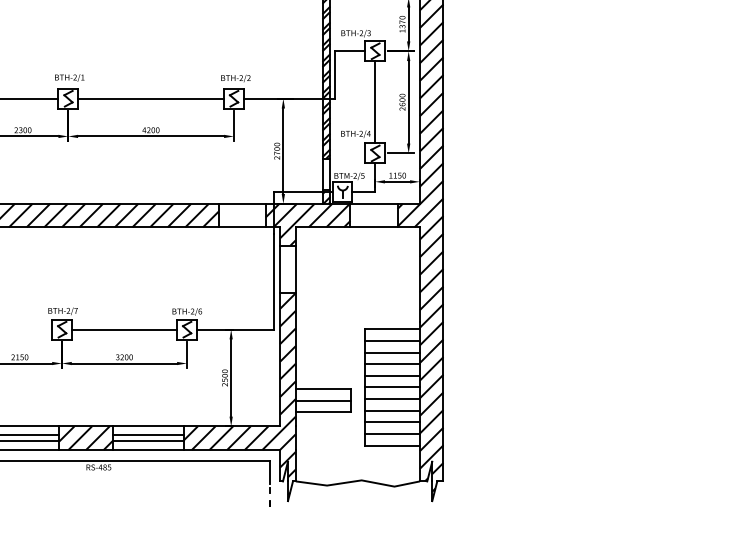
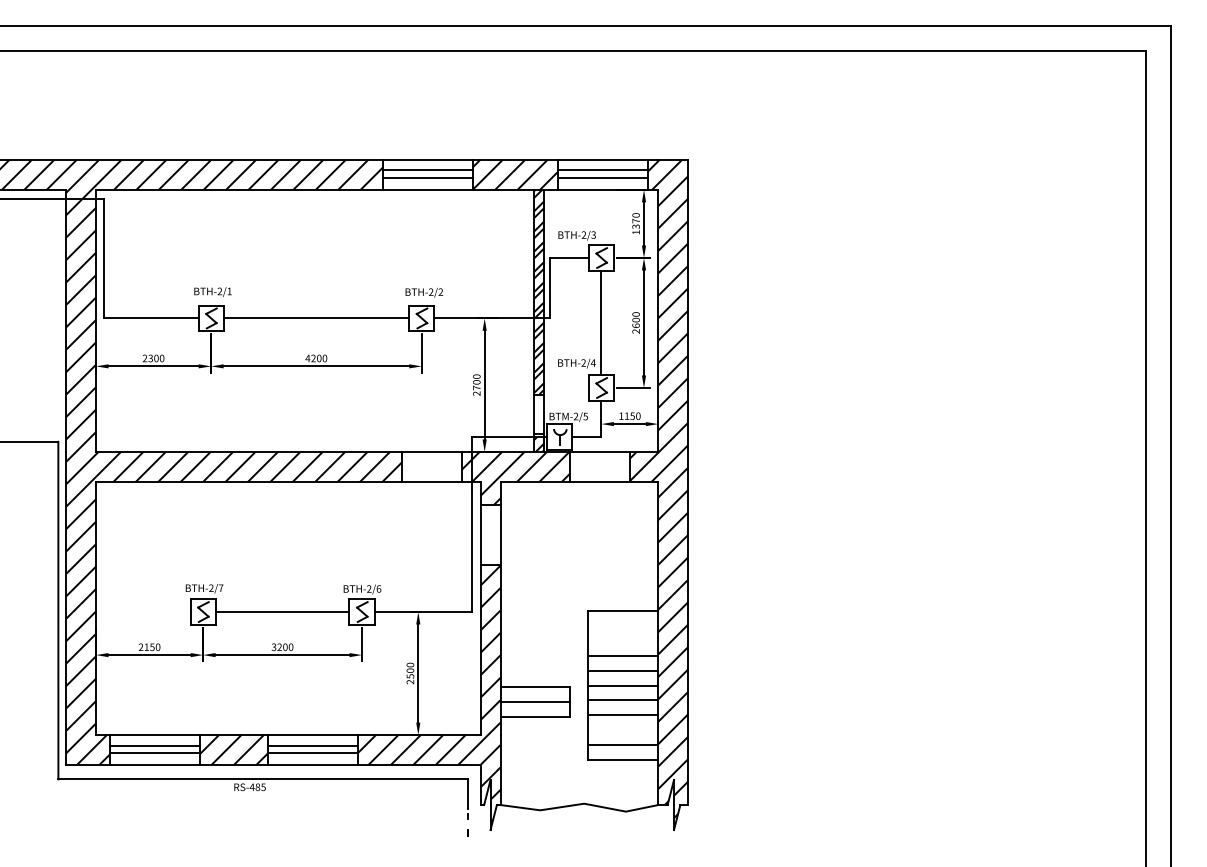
line: (392, 341) -> (623, 626), removed
line: (392, 352) -> (623, 641), removed
line: (392, 422) -> (623, 729), removed

